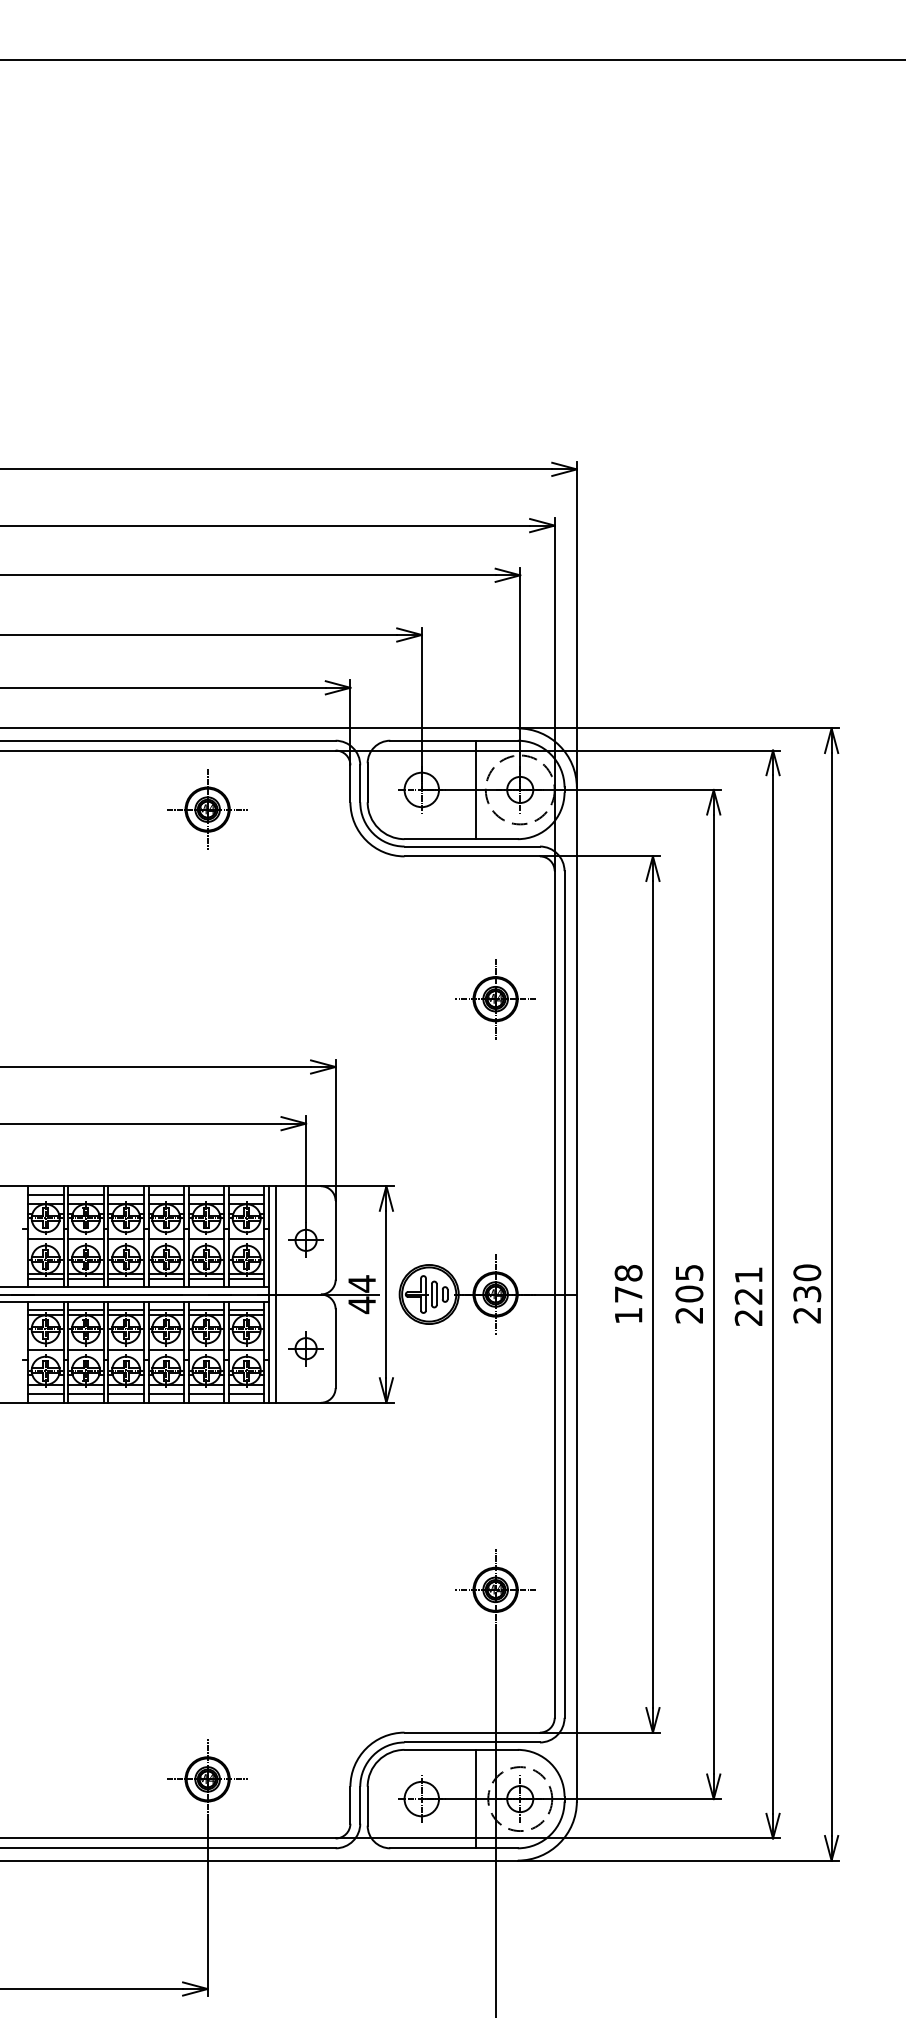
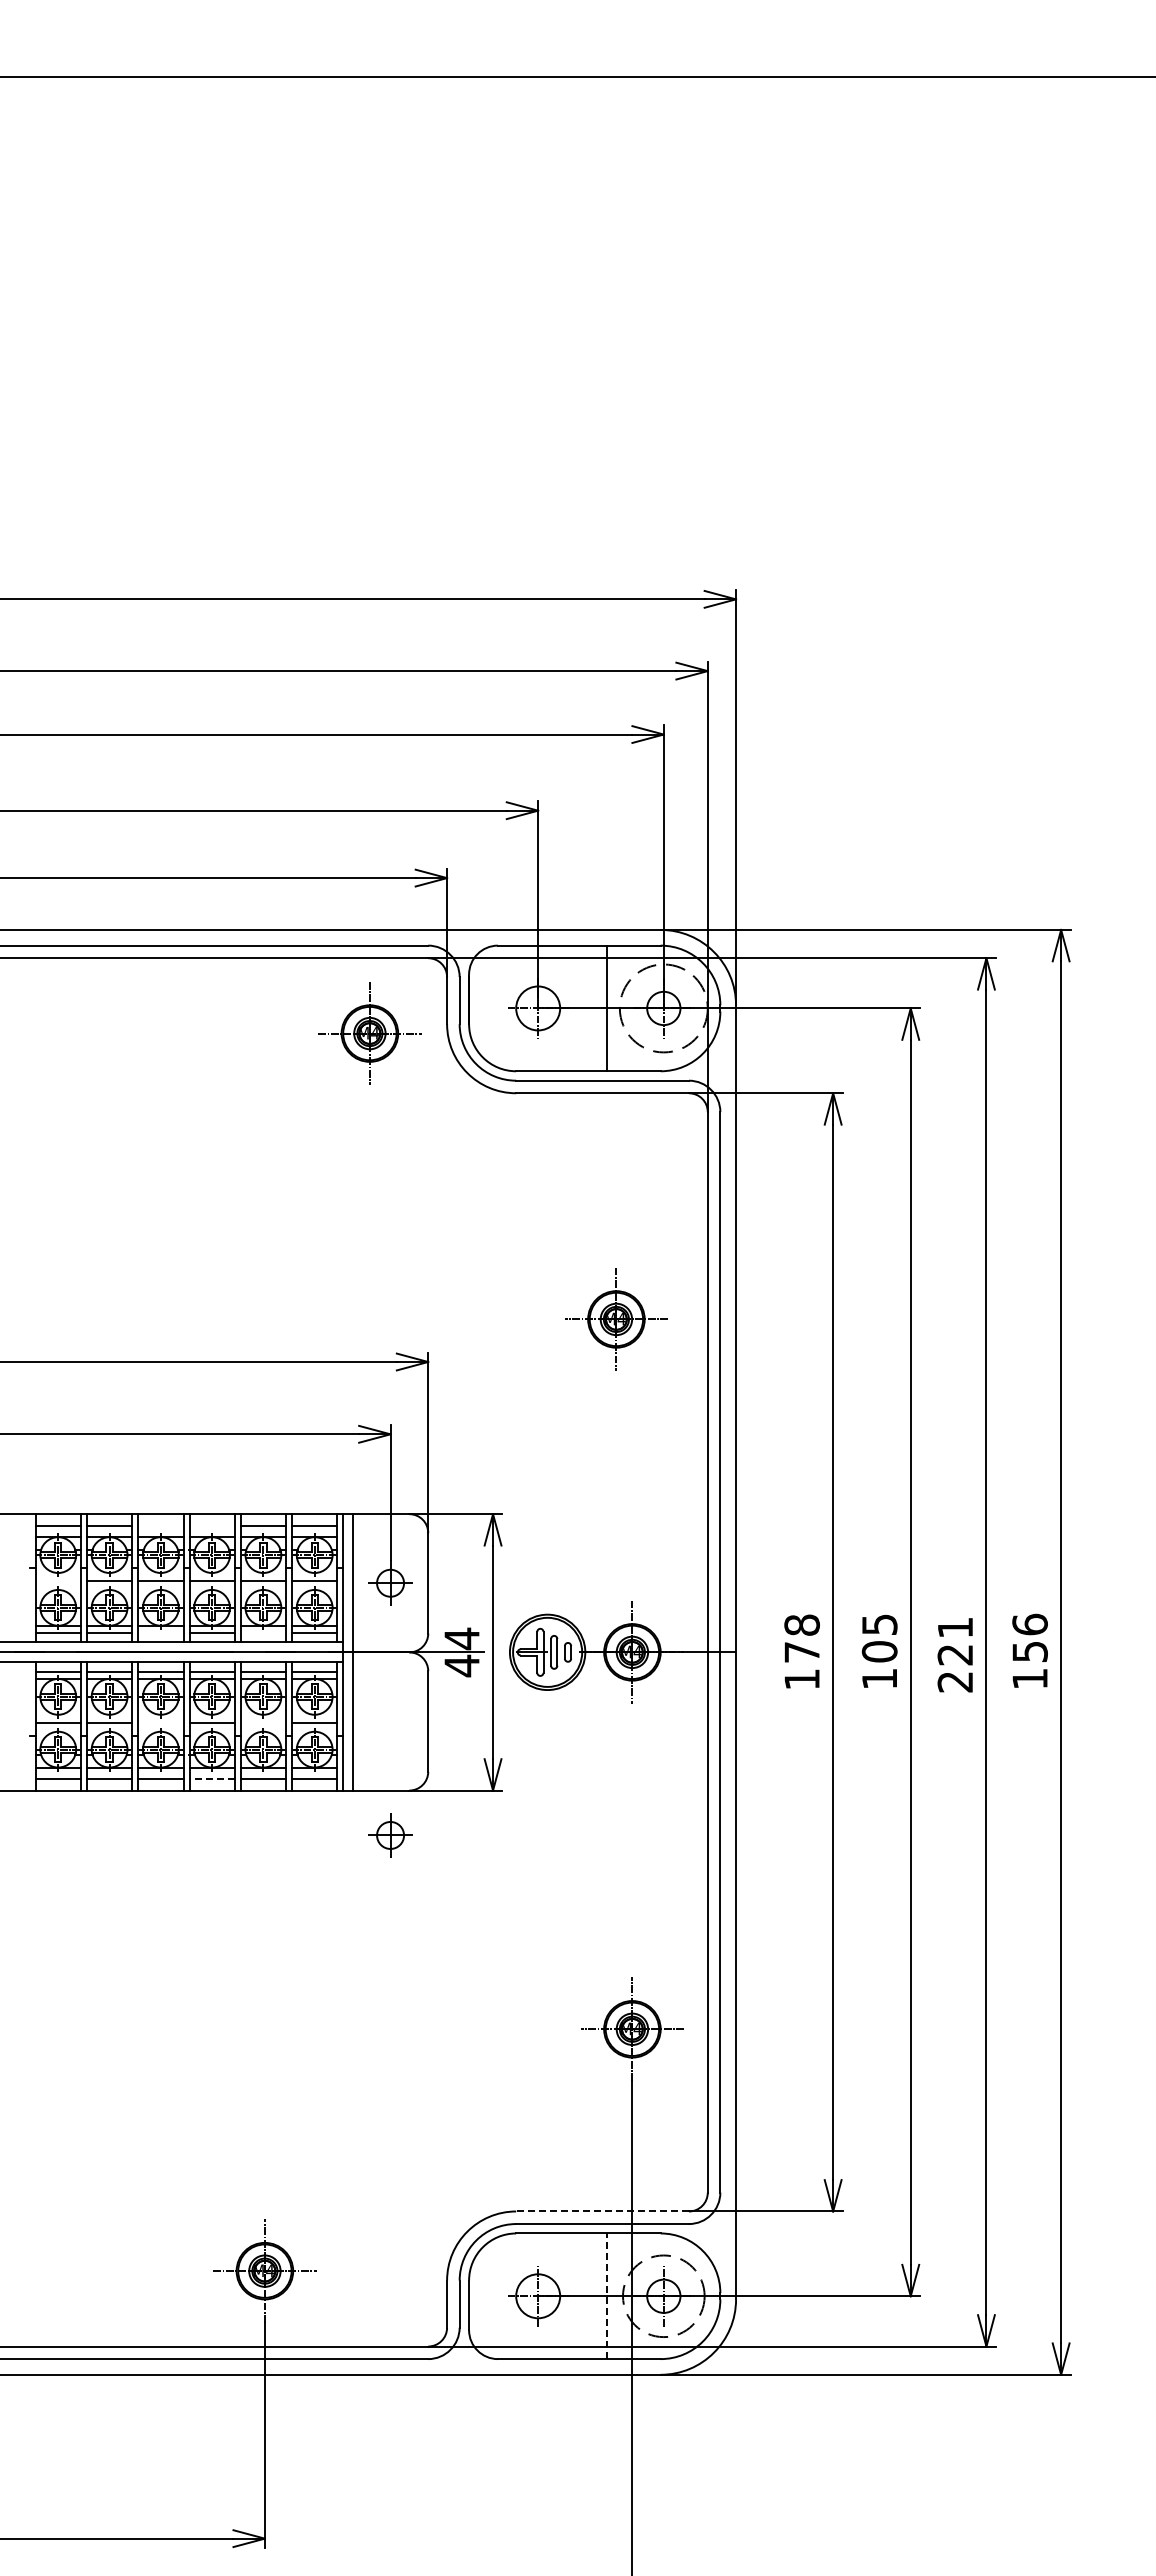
part: (207, 809) -> (369, 1033), moved
part: (495, 999) -> (616, 1319), moved
line: (125, 1195) -> (160, 1525), removed
line: (165, 1195) -> (211, 1525), removed
line: (45, 1238) -> (57, 1581), removed
line: (125, 1279) -> (160, 1633), removed
line: (206, 1279) -> (263, 1633), removed
text: (806, 1293) -> (1029, 1651), 230 -> 156
text: (688, 1315) -> (878, 1679), 205 -> 105
part: (306, 1348) -> (390, 1835), moved
line: (125, 1350) -> (160, 1723), removed
line: (206, 1350) -> (263, 1723), removed
line: (166, 1393) -> (212, 1778), solid -> dashed
line: (472, 1732) -> (602, 2211), solid -> dashed
line: (476, 1799) -> (607, 2296), solid -> dashed

